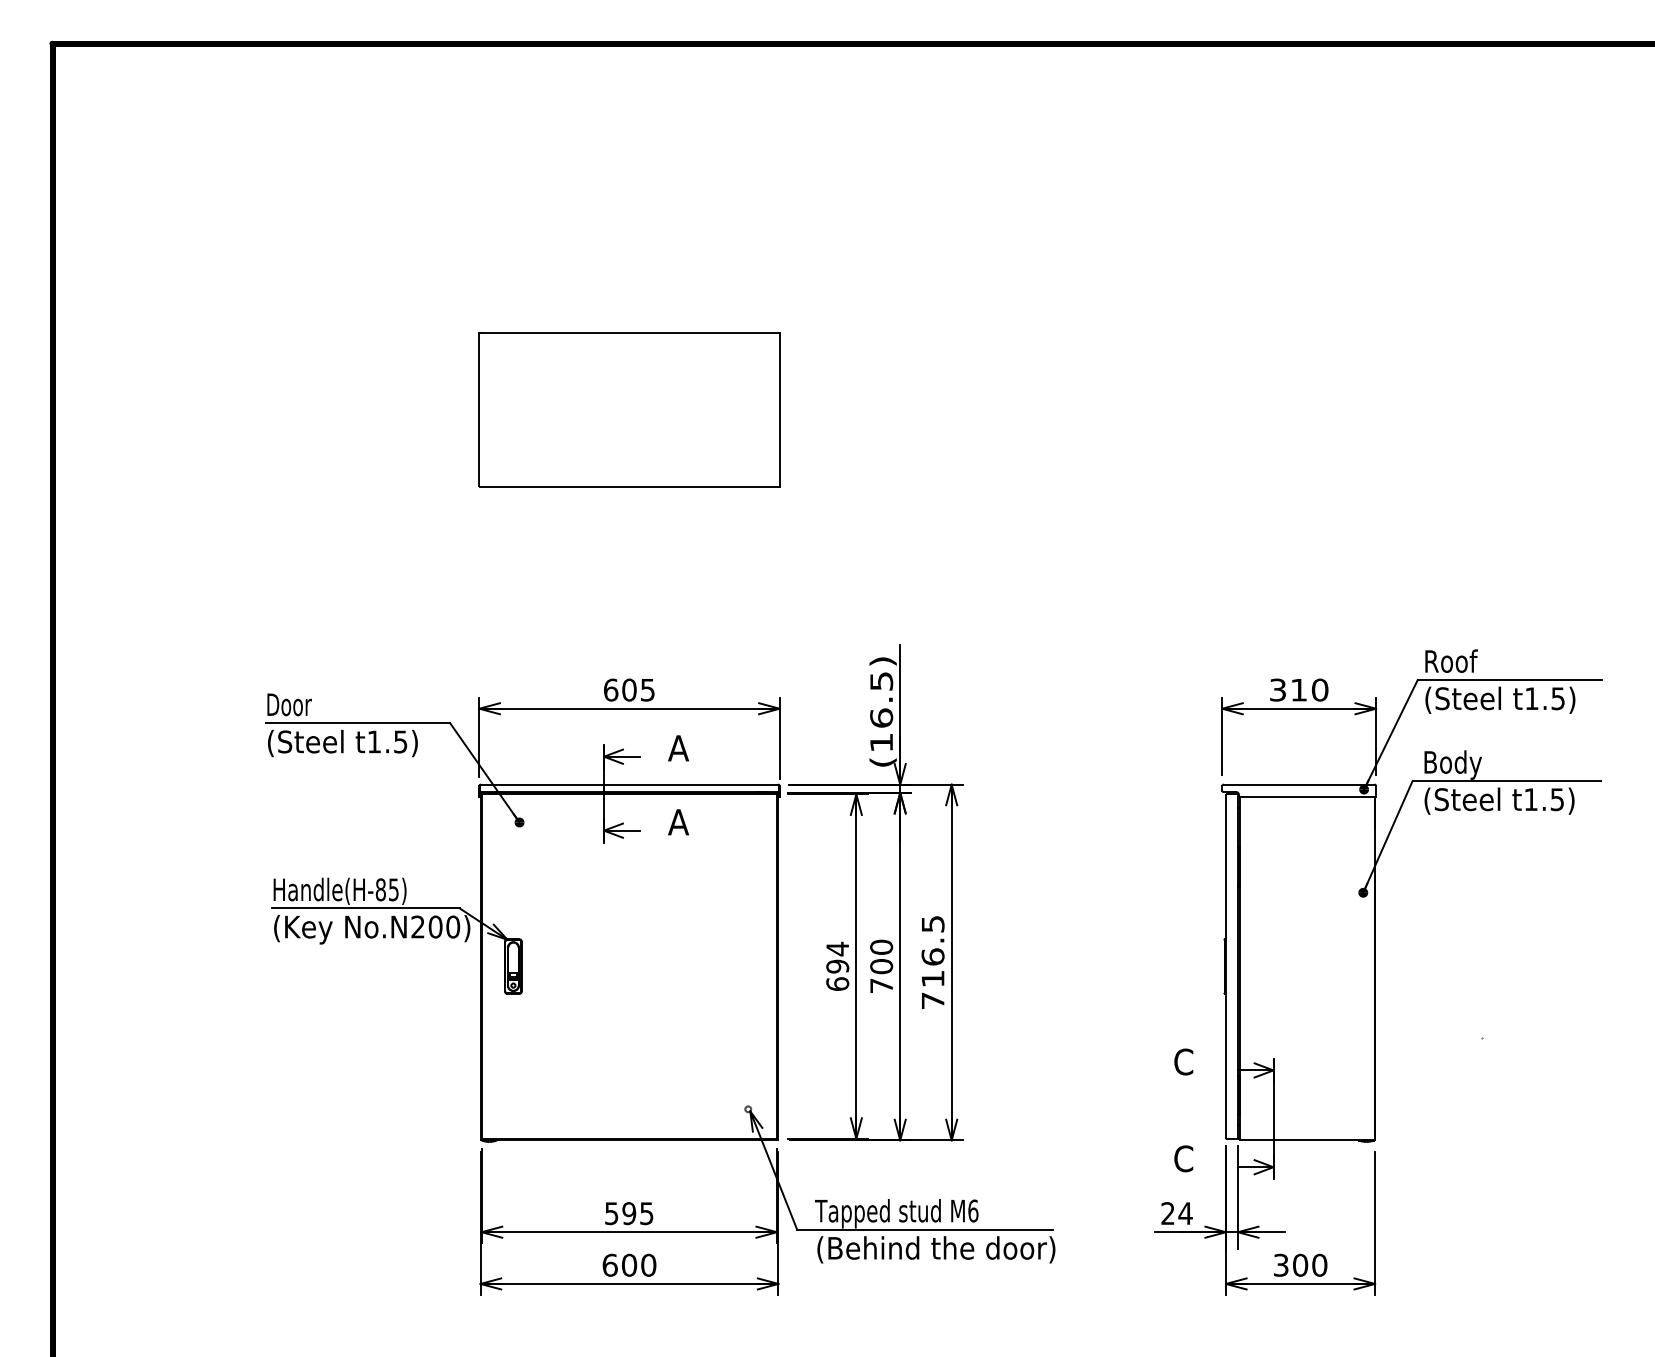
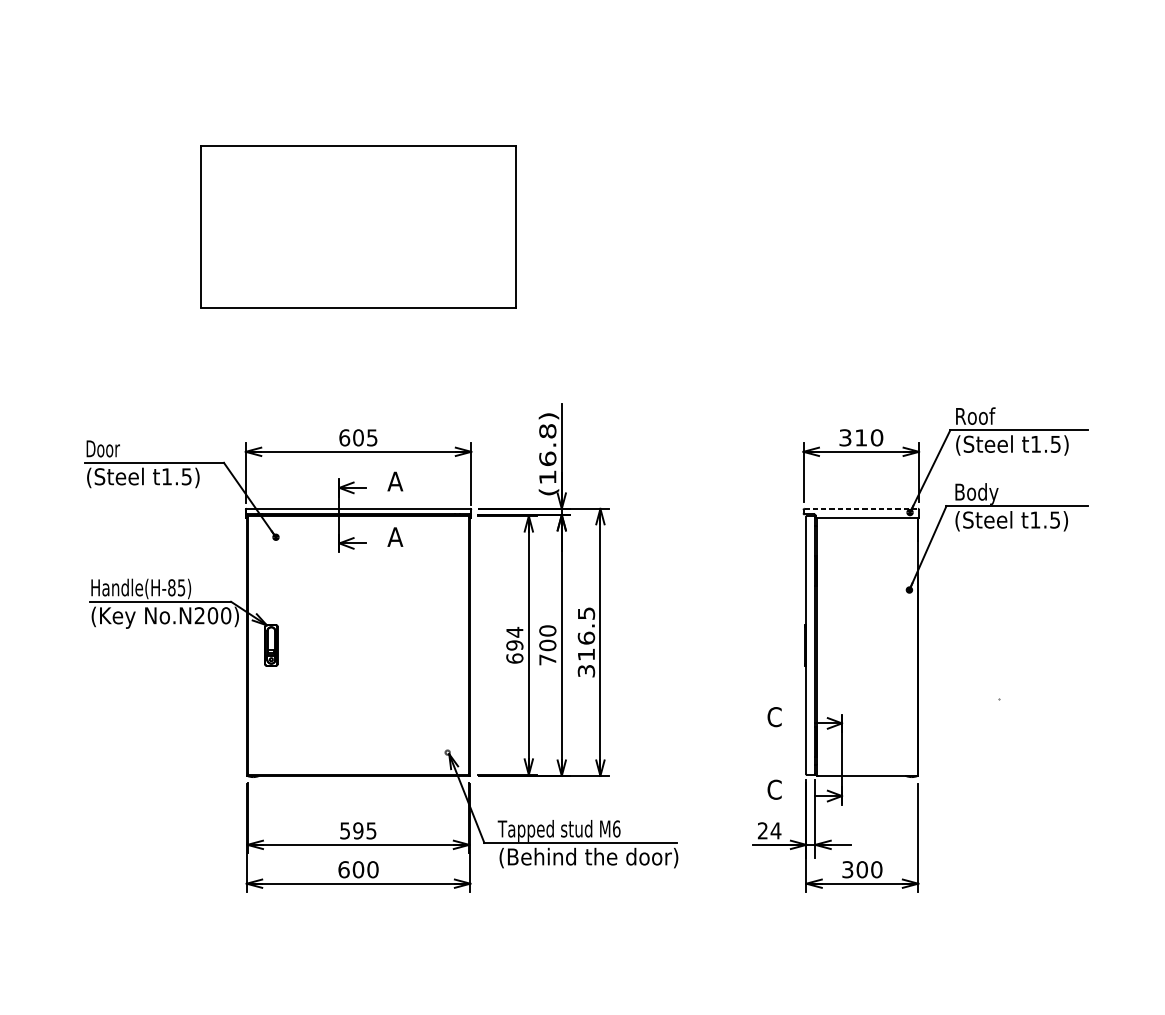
part: (629, 409) -> (358, 227), size x1.4
text: (881, 680) -> (547, 430), (16.5) -> (16.8)
line: (1299, 784) -> (861, 508), solid -> dashed
text: (932, 1000) -> (586, 670), 716.5 -> 316.5

